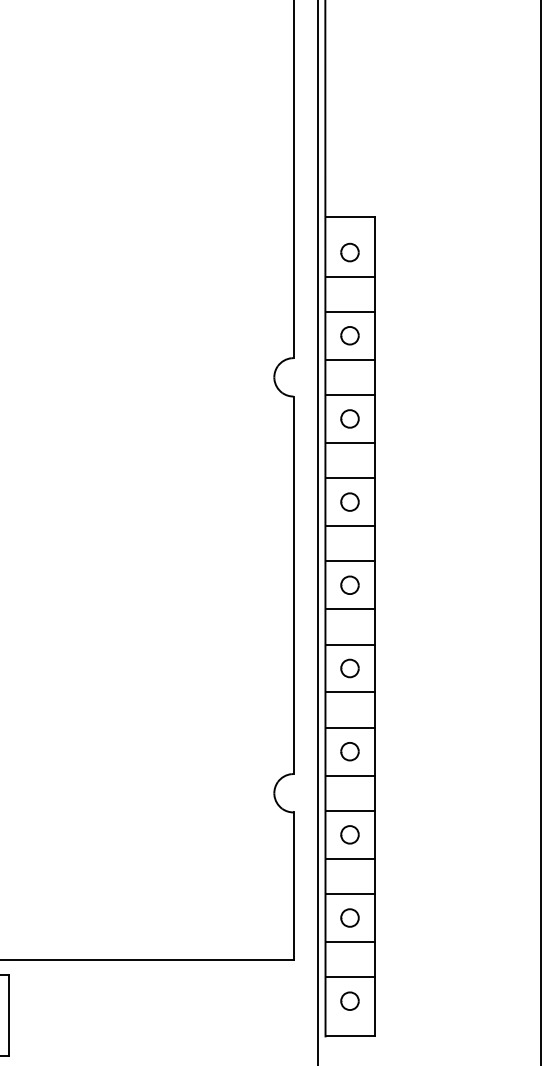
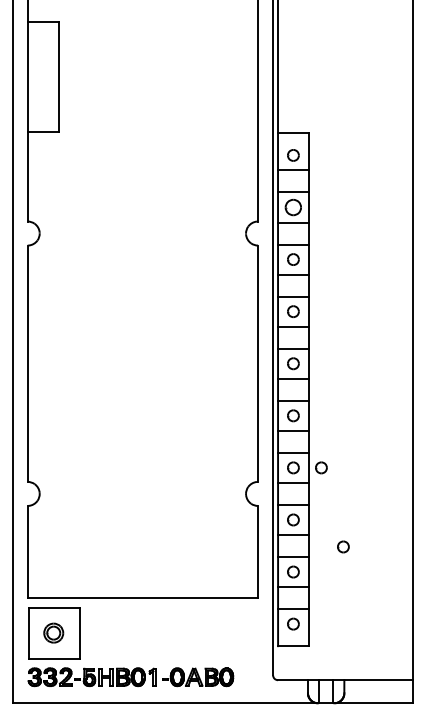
part: (350, 335) -> (293, 207), size x1.4
part: (394, 751) -> (321, 467), added
part: (430, 877) -> (343, 546), added

